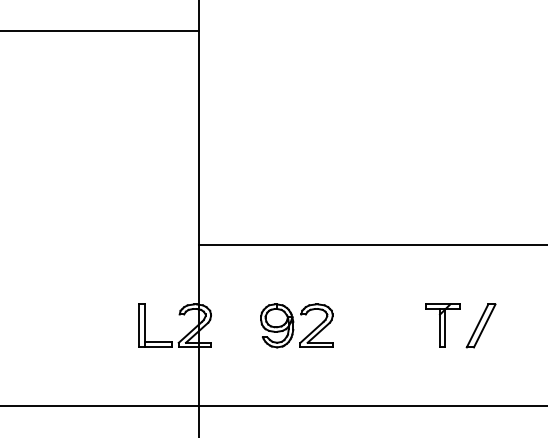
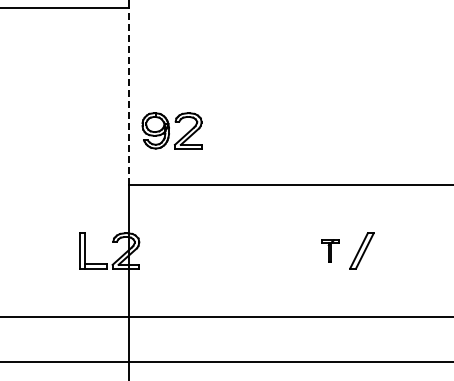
line: (198, 138) -> (128, 96), solid -> dashed
part: (296, 325) -> (171, 130), moved
part: (441, 325) -> (329, 250), size x0.6

